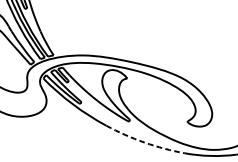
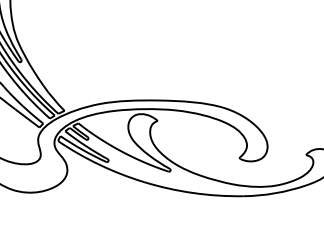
arc: (144, 142) -> (193, 193), dashed -> solid

